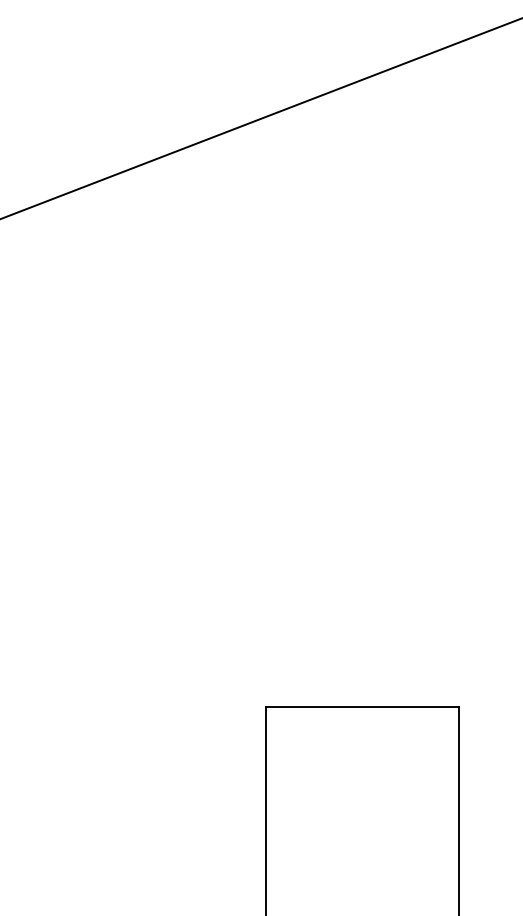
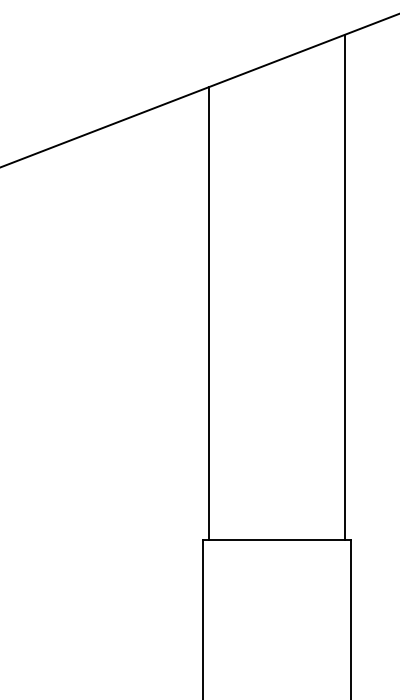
line: (451, 376) -> (345, 287), added
line: (272, 410) -> (208, 313), added

